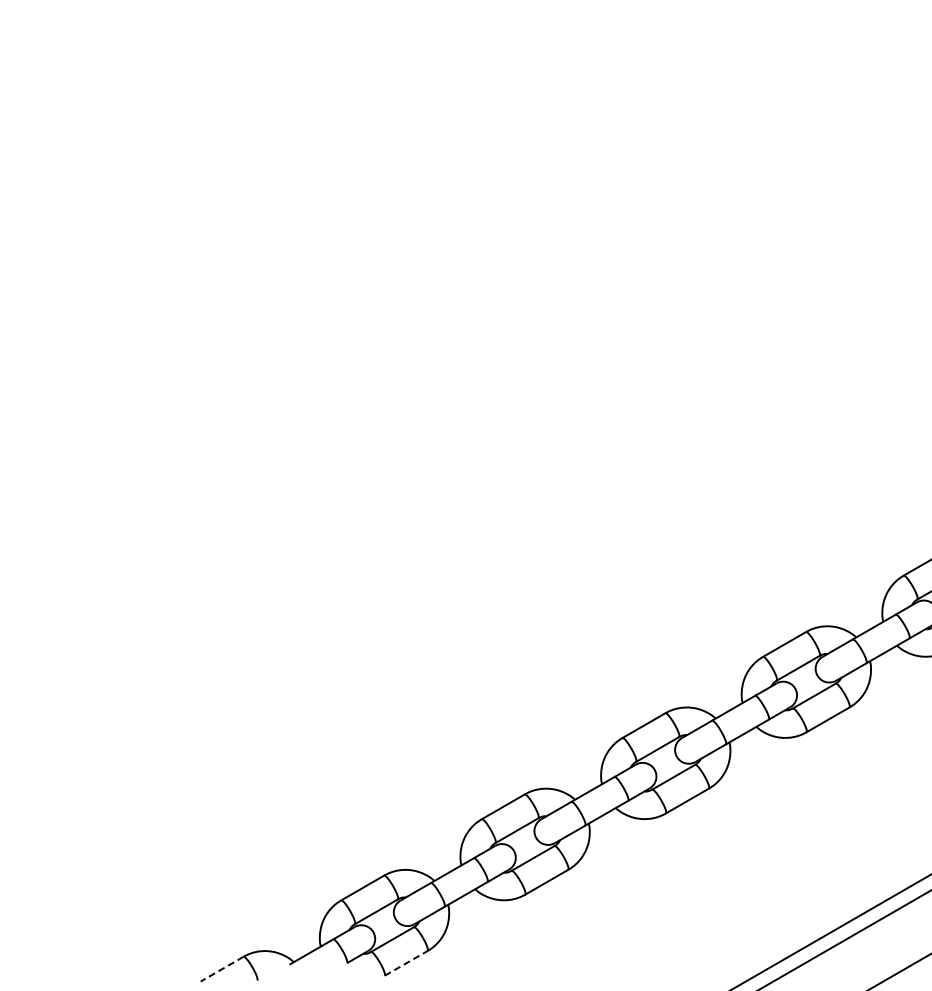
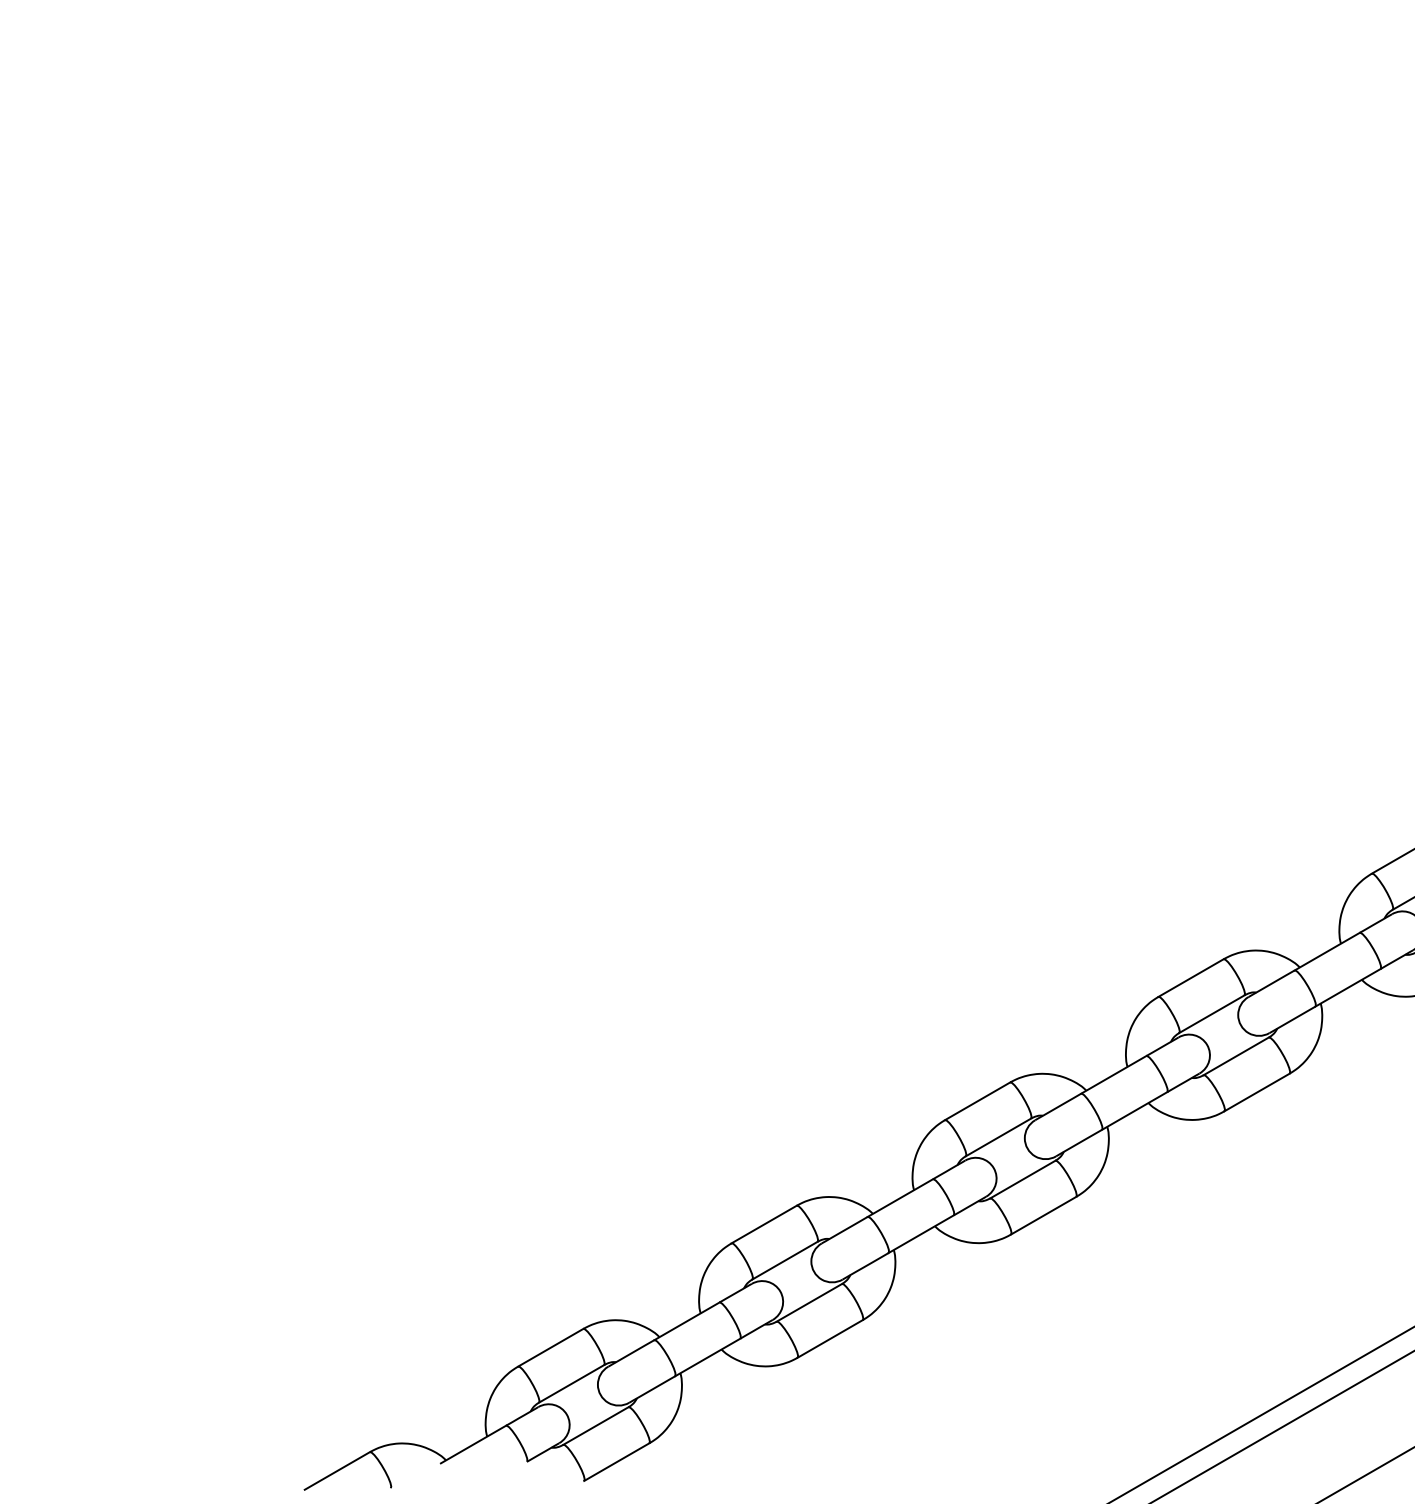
line: (406, 963) -> (617, 1462), dashed -> solid
line: (222, 969) -> (337, 1471), dashed -> solid

